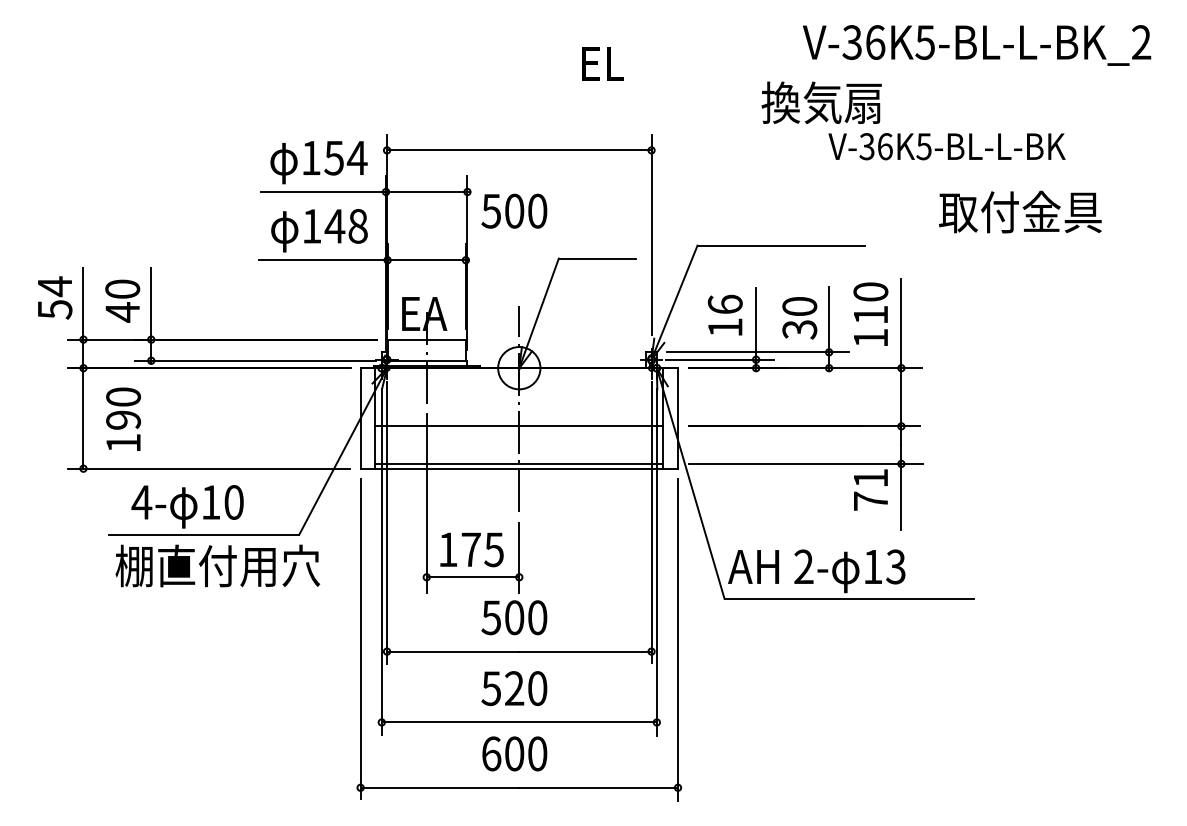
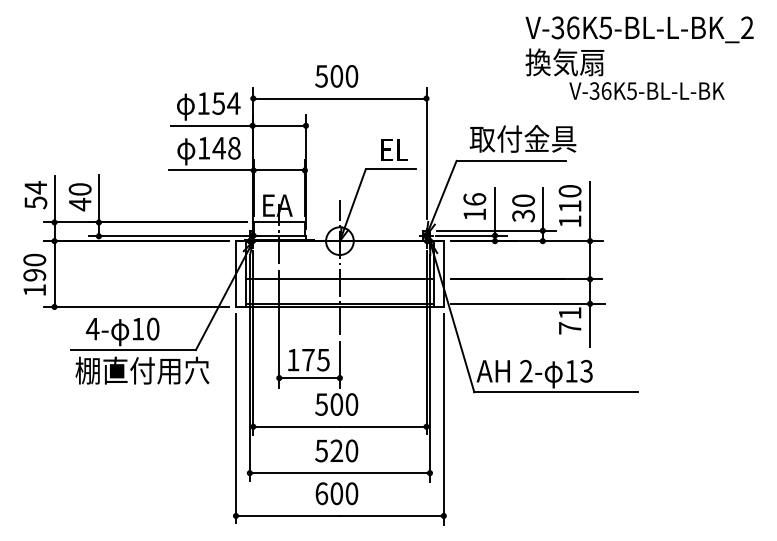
text: (602, 63) -> (394, 149), moved
text: (912, 119) -> (624, 73), moved
text: (514, 211) -> (336, 76), moved
text: (1019, 211) -> (522, 138), moved
text: (123, 419) -> (34, 274), moved

